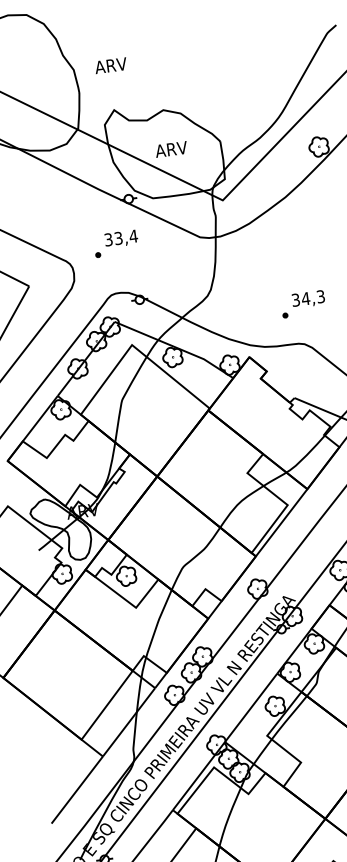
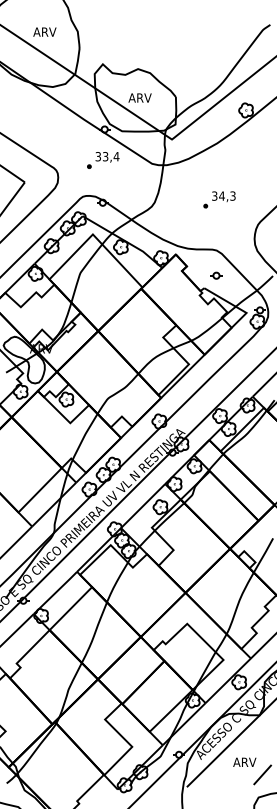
text: (110, 64) -> (44, 31), moved
part: (116, 244) -> (103, 160), moved
part: (303, 303) -> (219, 199), moved
part: (308, 378) -> (216, 275), added

